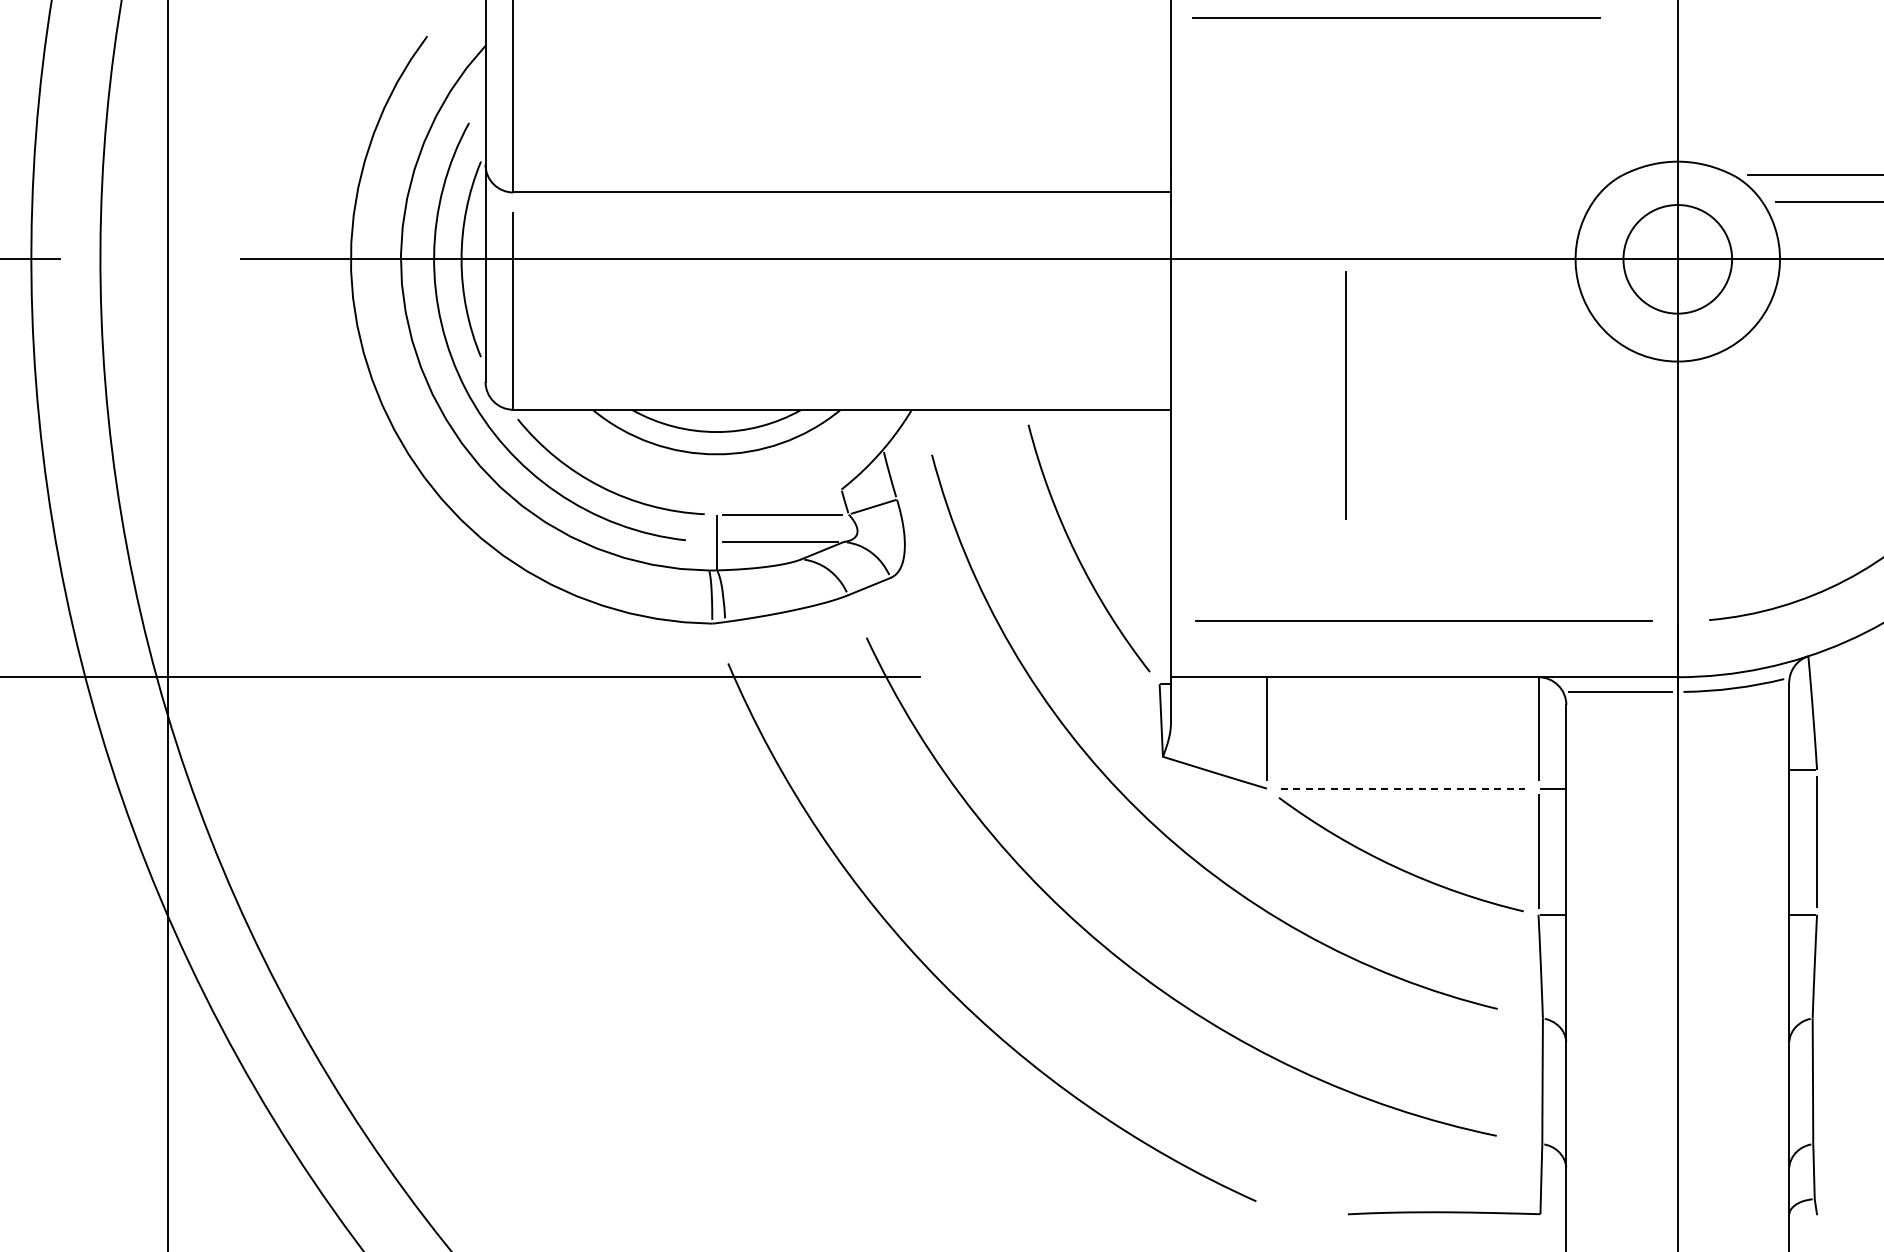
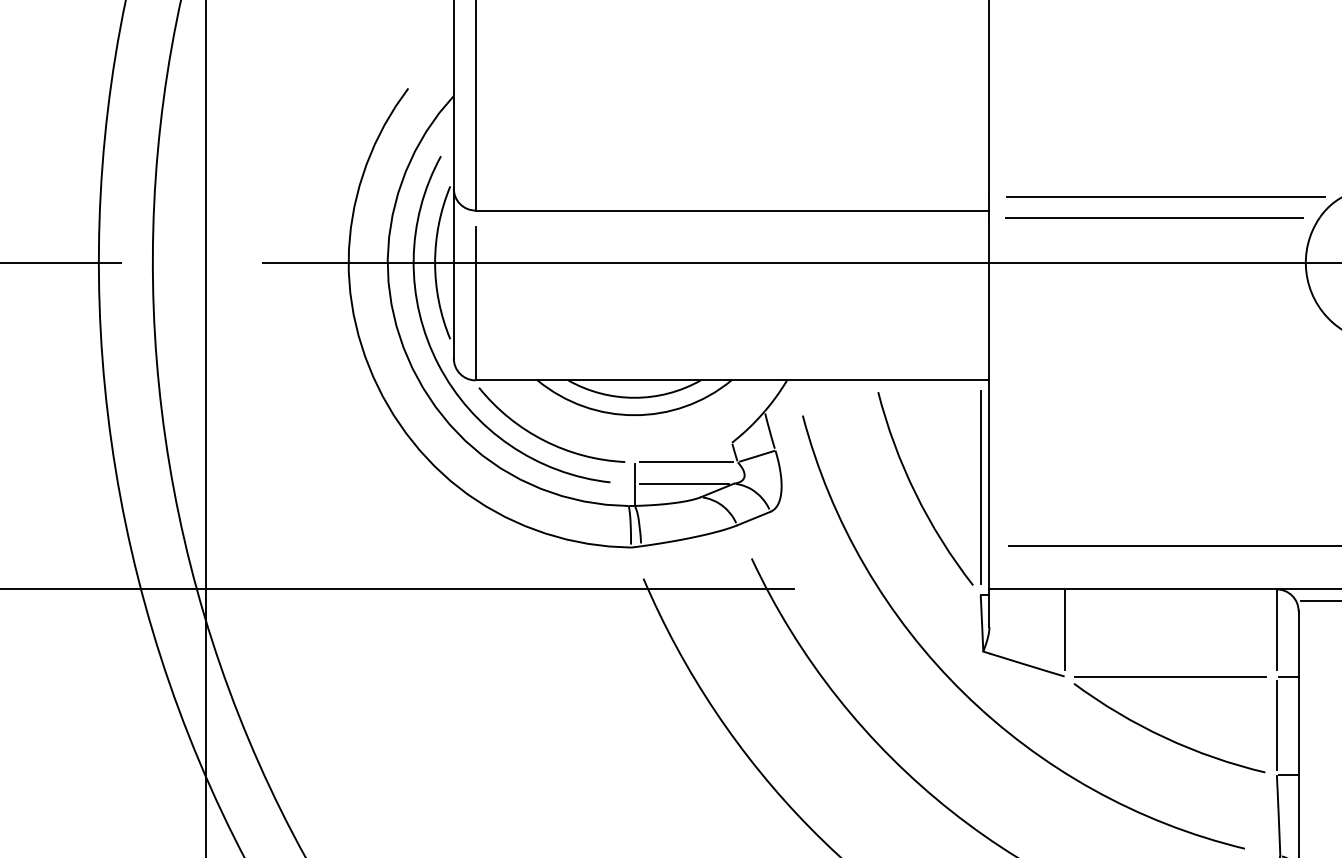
line: (1396, 17) -> (1165, 196), moved
line: (1381, 201) -> (1154, 217), added
line: (1345, 395) -> (980, 487), moved
line: (1403, 788) -> (1171, 676), dashed -> solid

